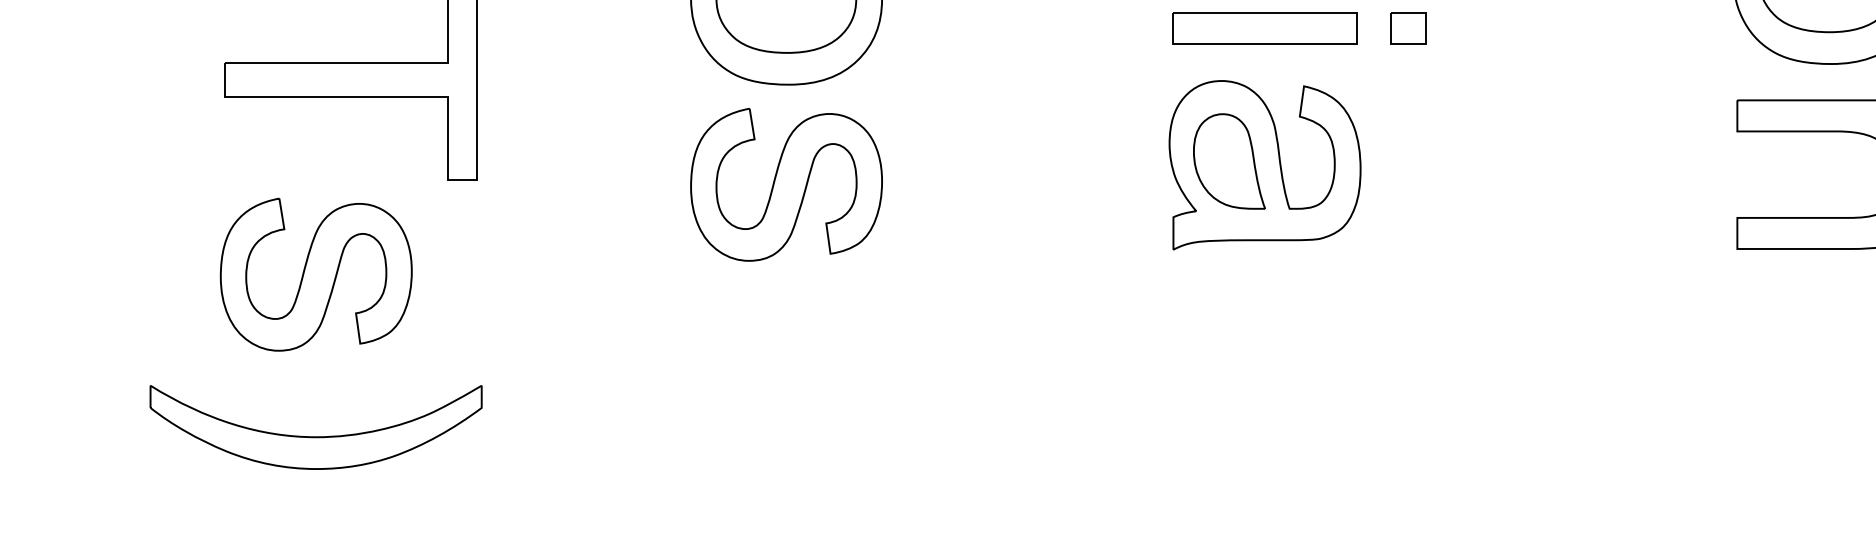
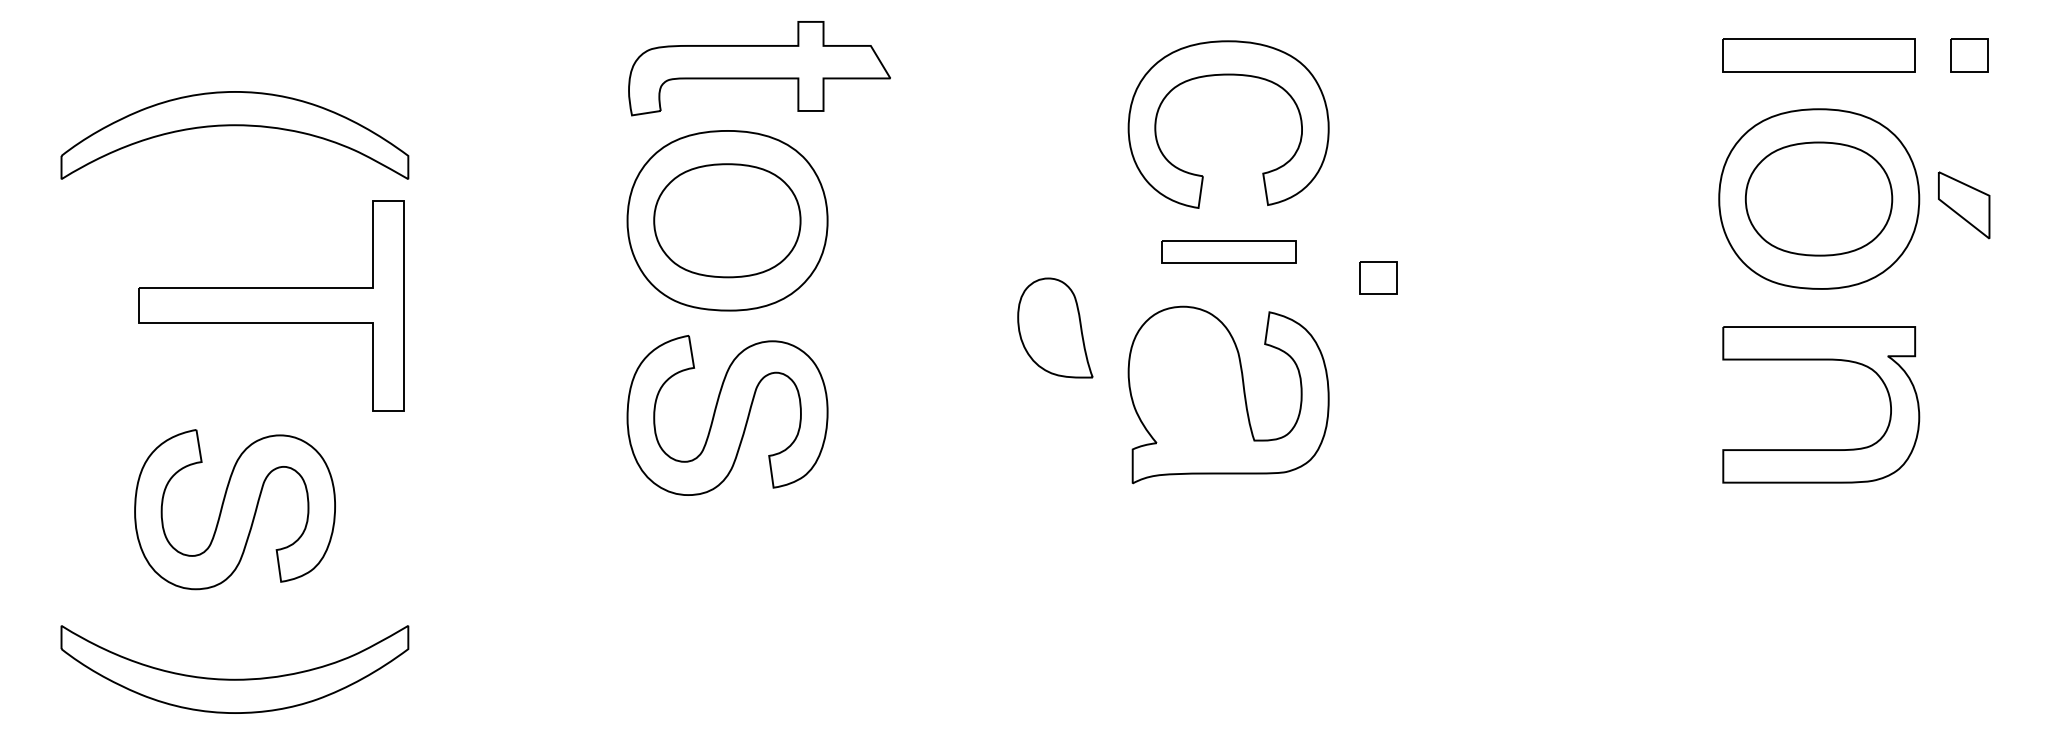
part: (1264, 28) -> (1228, 251), size x0.7
part: (1408, 28) -> (1378, 277), moved
part: (1229, 160) -> (1055, 327), moved

